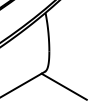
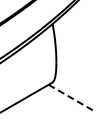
line: (64, 87) -> (71, 98), solid -> dashed

